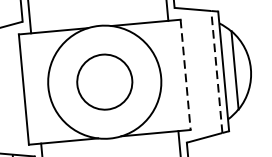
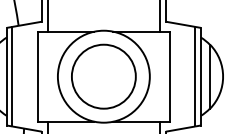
line: (217, 71) -> (195, 76), dashed -> solid
line: (185, 74) -> (169, 76), dashed -> solid
circle: (104, 82) -> (103, 76), size x1.43

